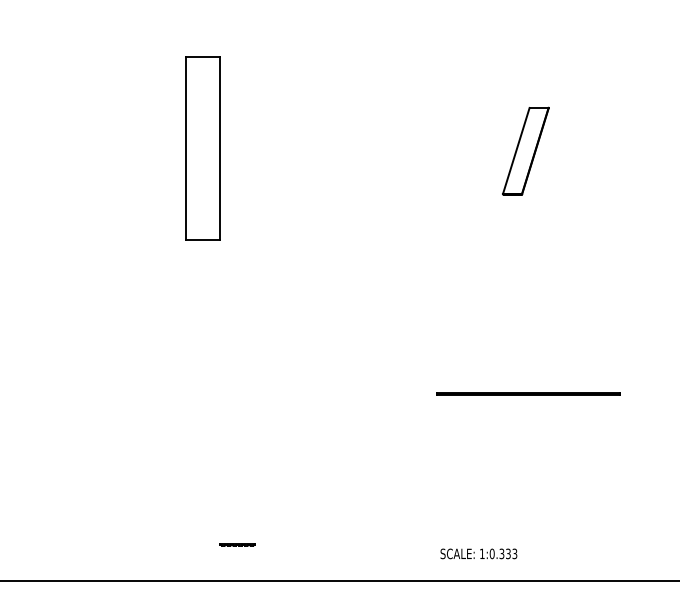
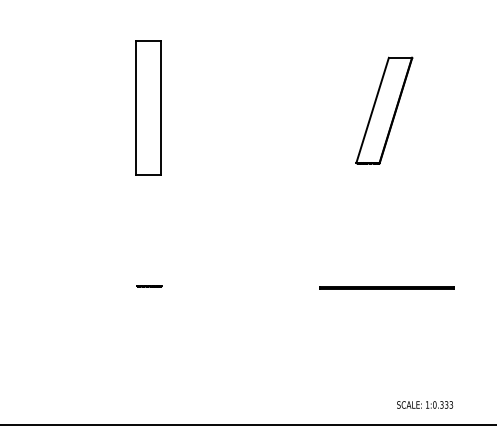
part: (526, 151) -> (384, 110), size x1.67
line: (237, 545) -> (149, 286), moved
text: (479, 553) -> (425, 404), moved

